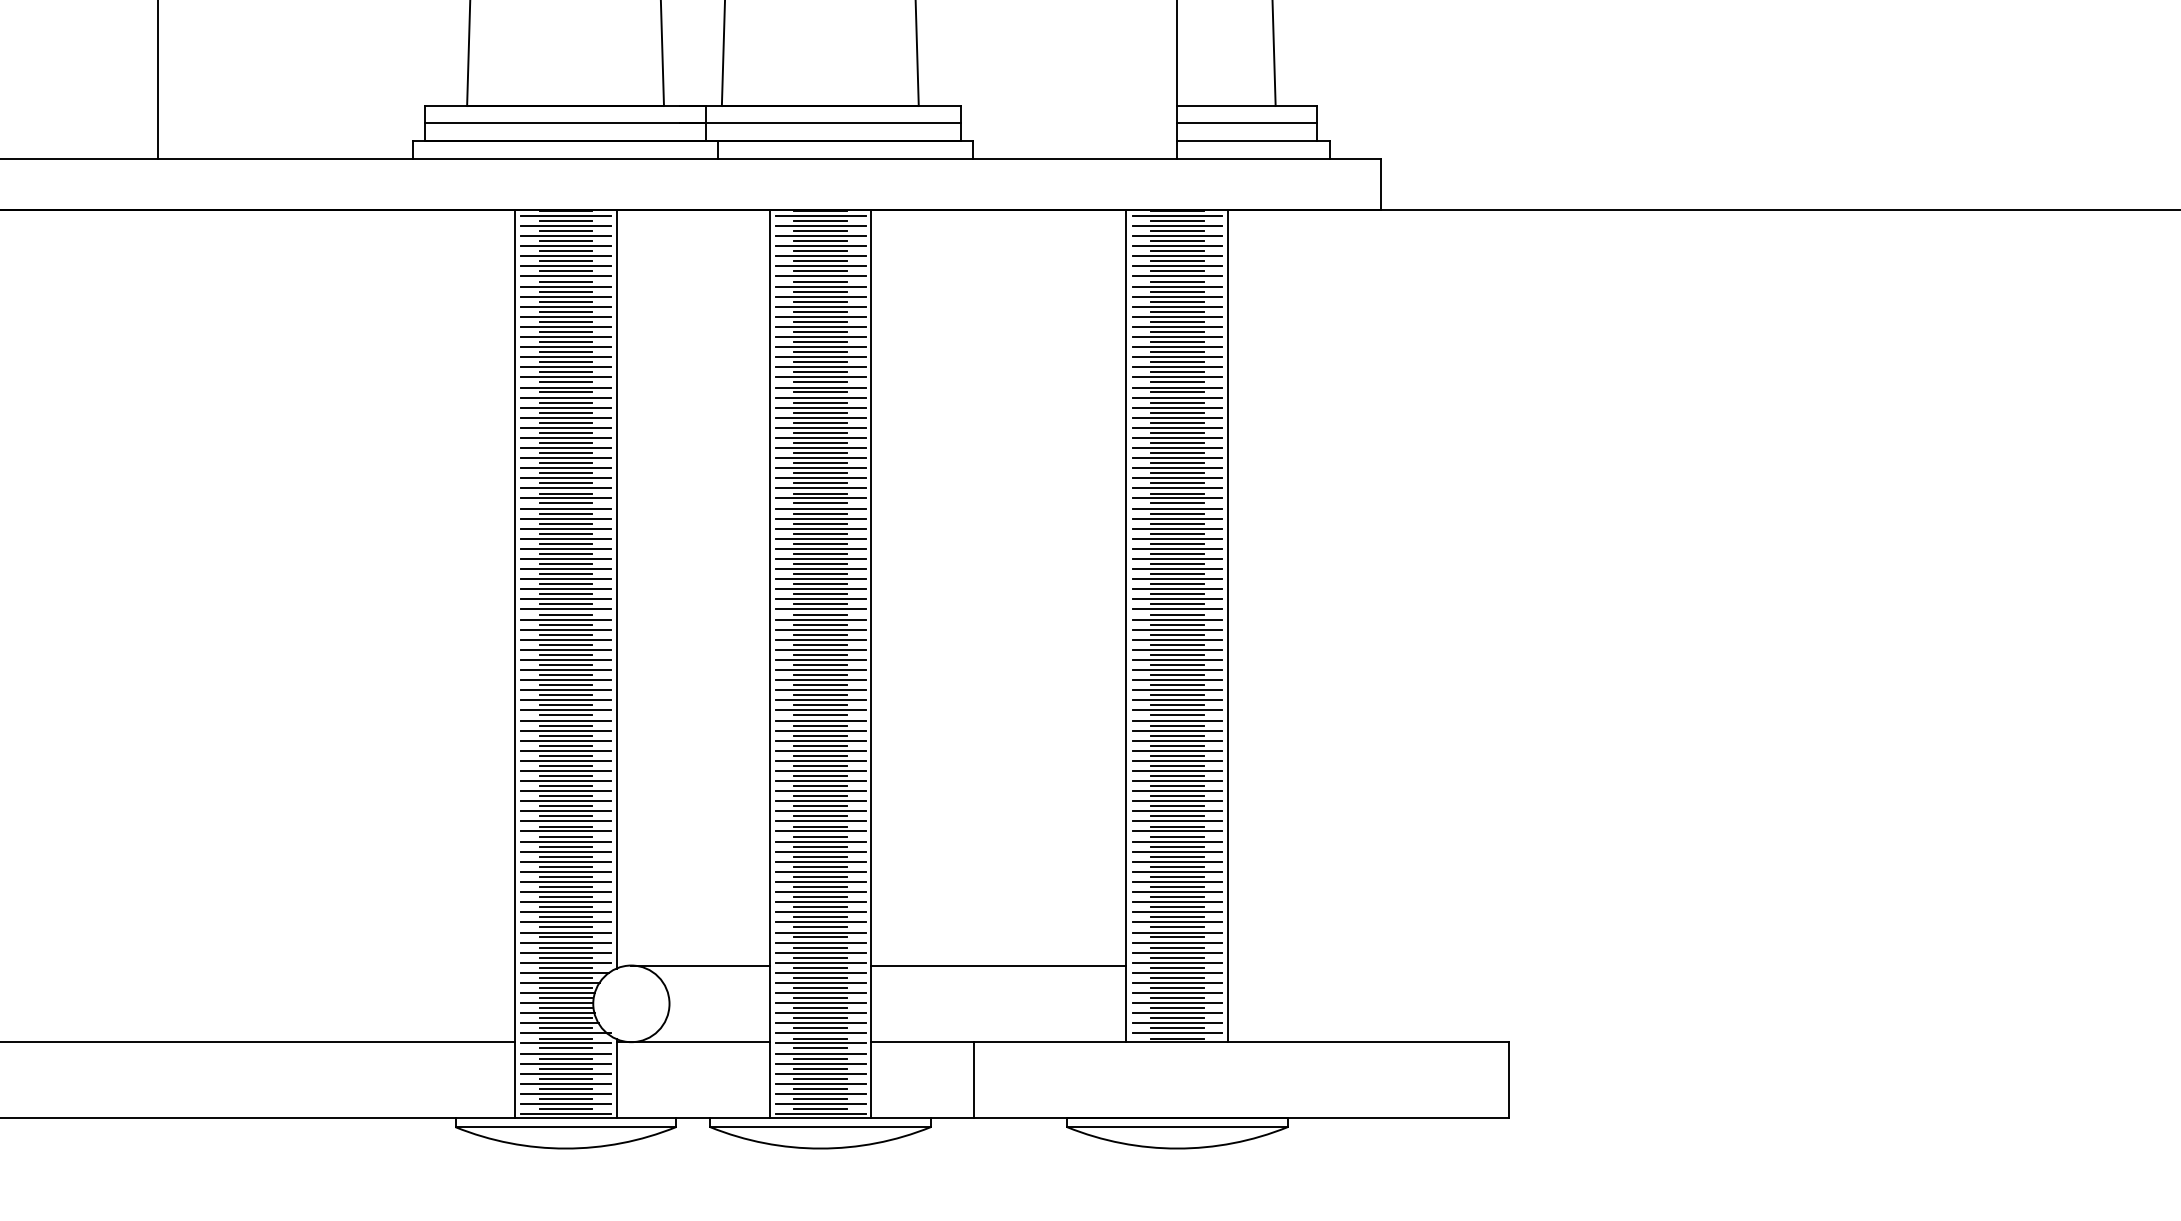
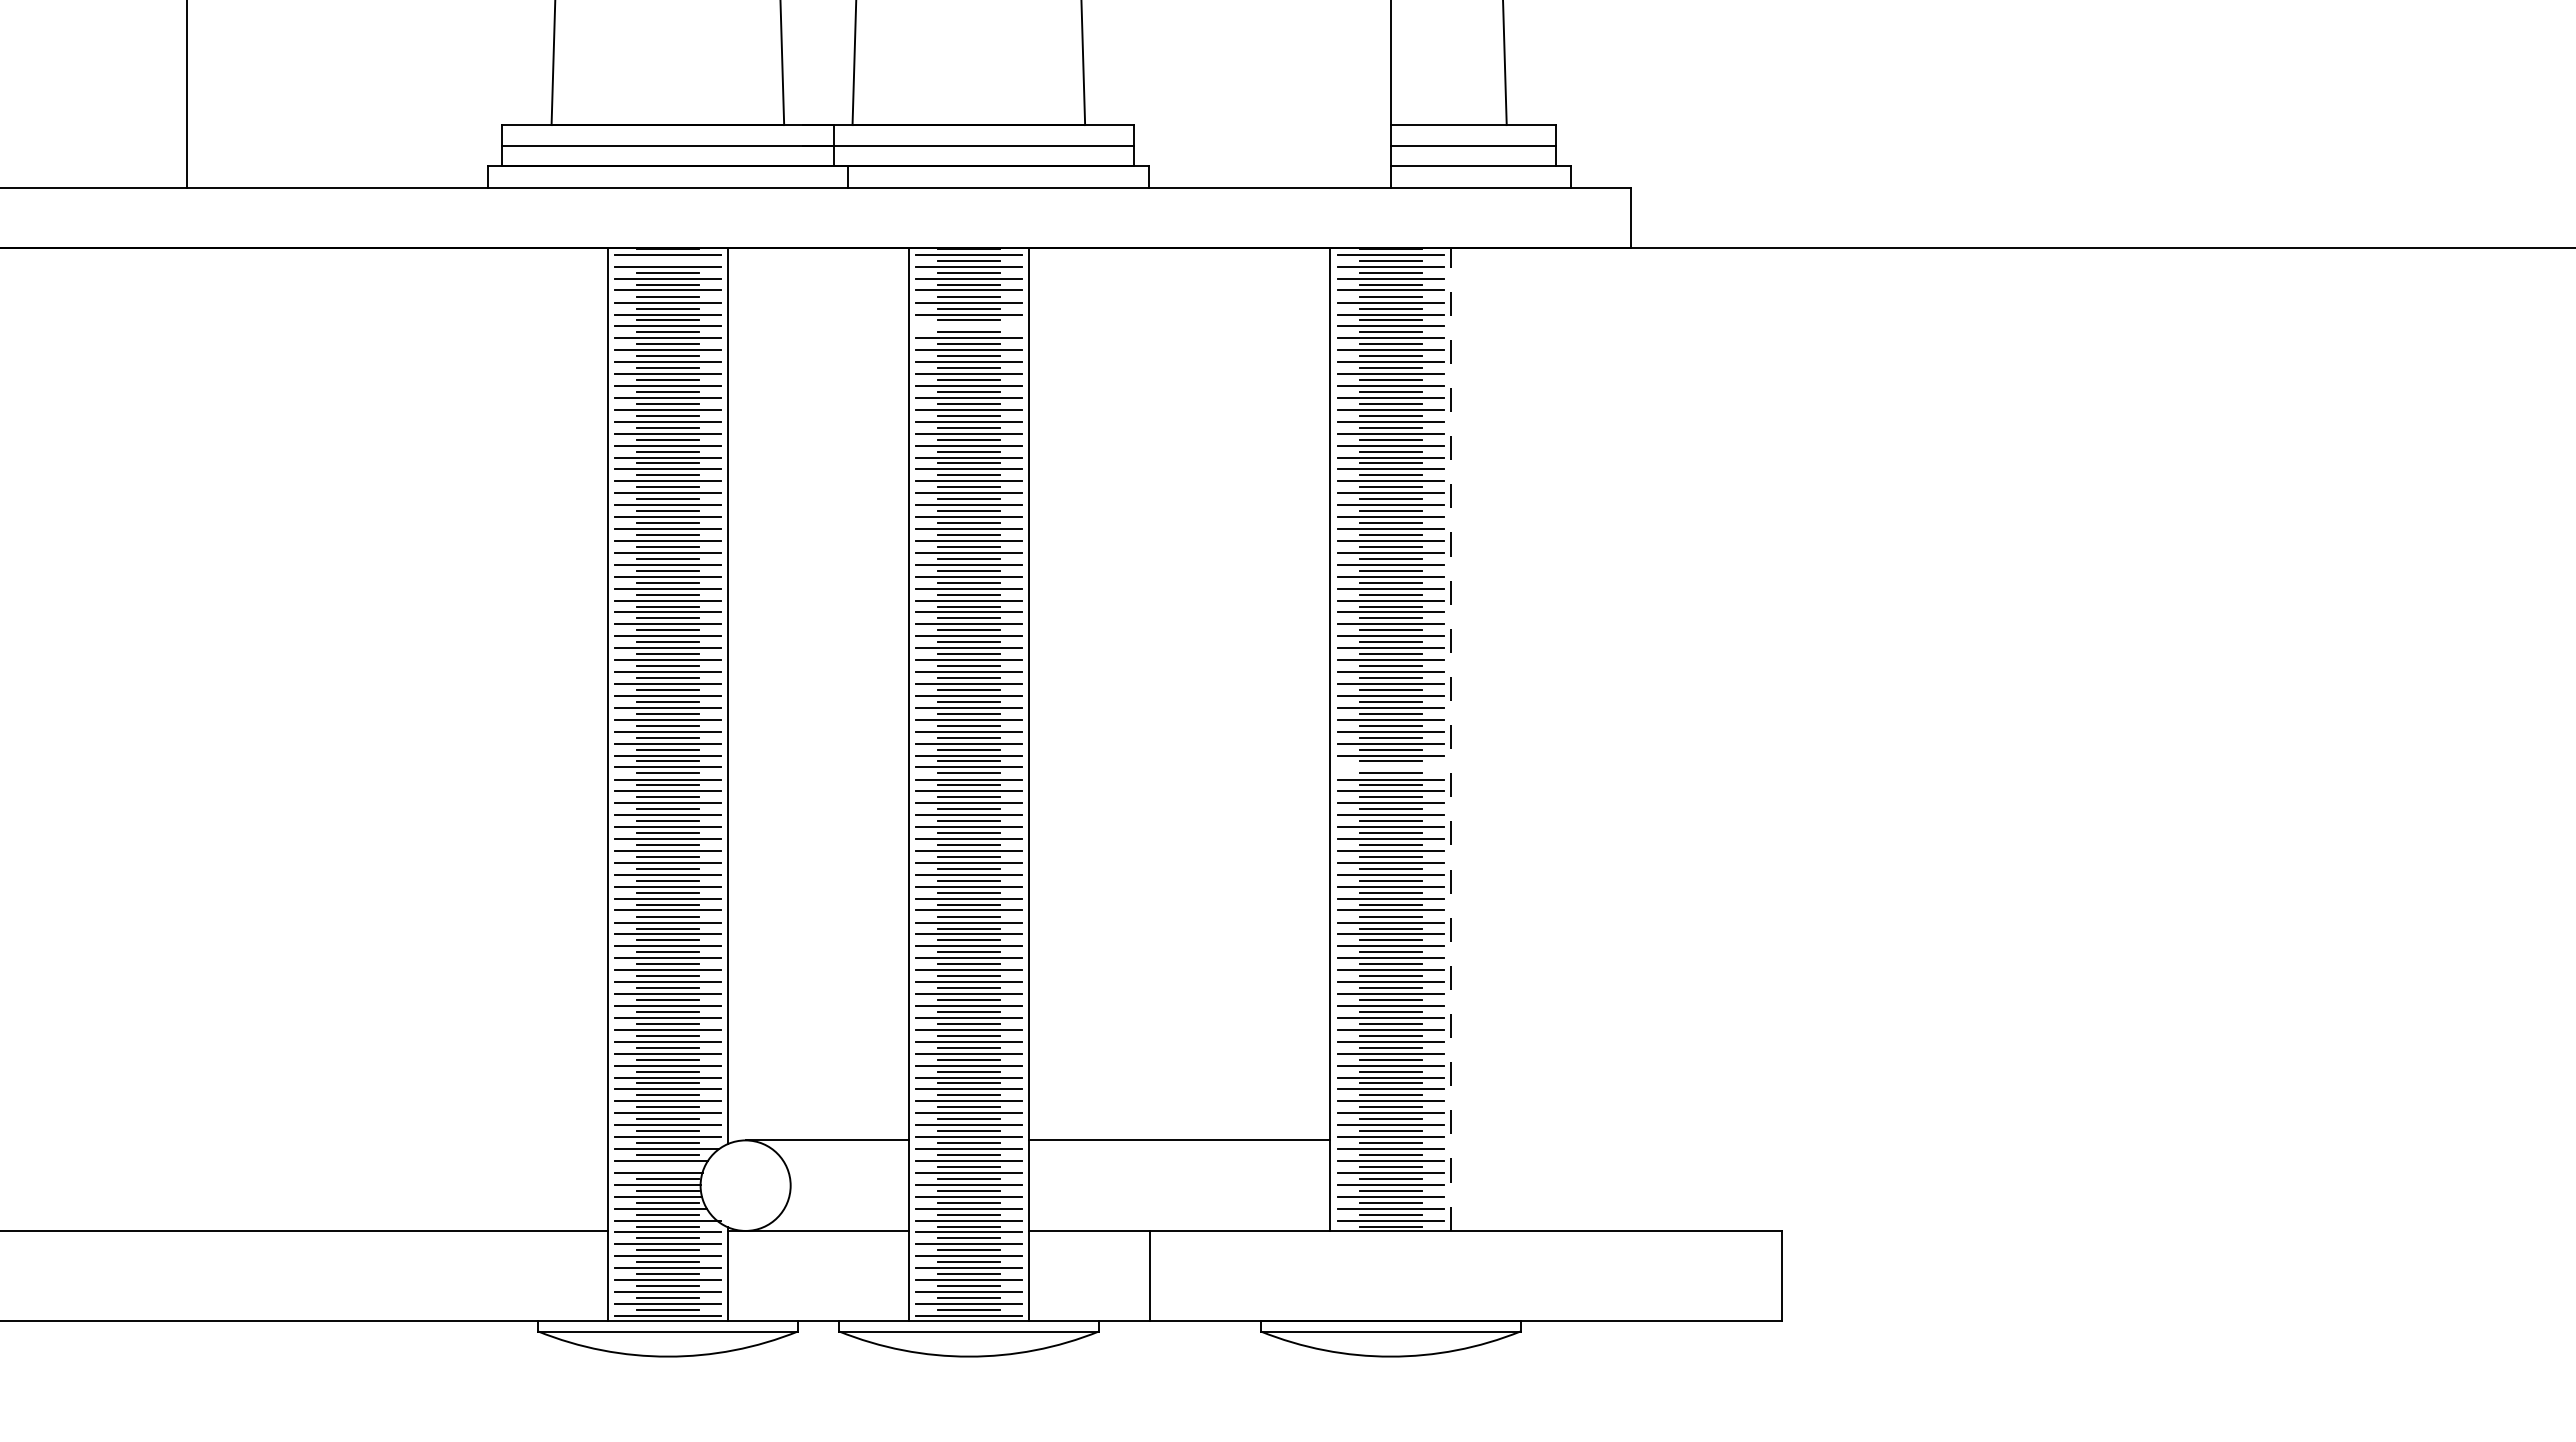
line: (566, 220) -> (668, 260), removed
line: (820, 276) -> (969, 326), removed
line: (1228, 625) -> (1450, 738), solid -> dashed
line: (1177, 649) -> (1390, 767), removed
line: (566, 987) -> (668, 1166), removed

